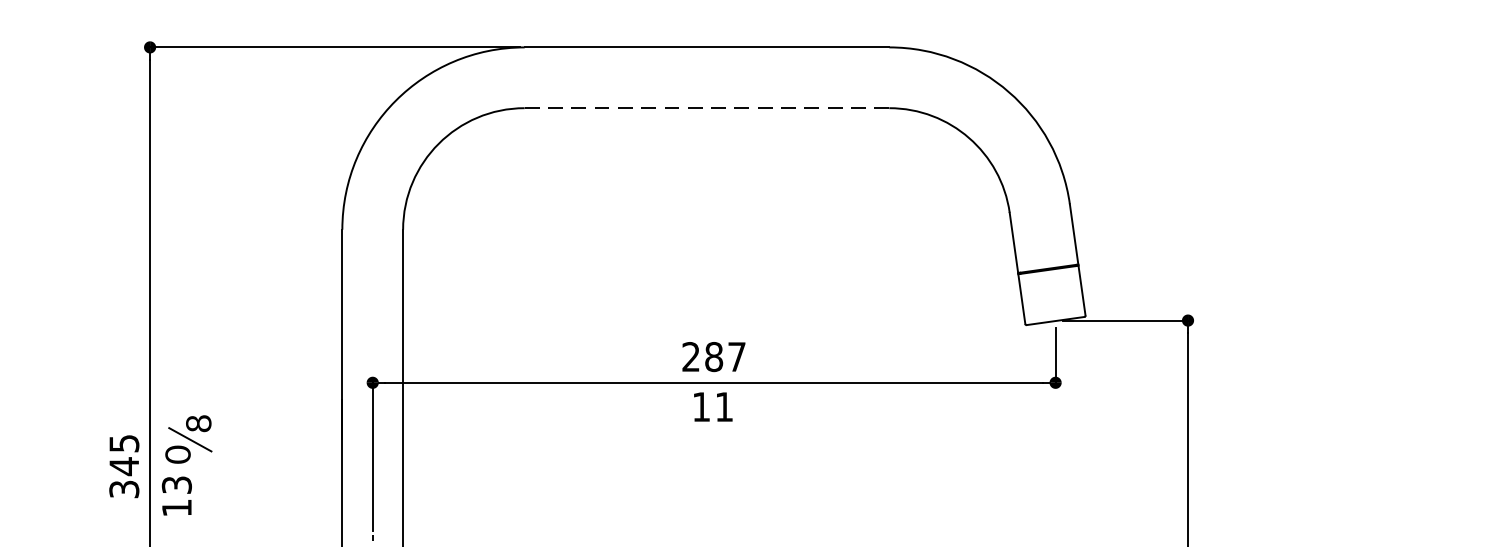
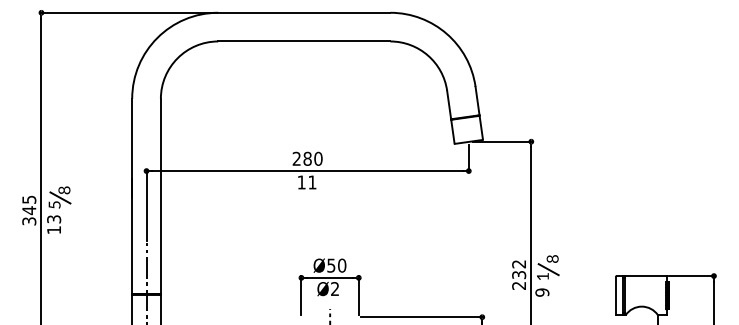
line: (707, 108) -> (304, 41), dashed -> solid
text: (737, 356) -> (318, 158), 287 -> 280
text: (177, 453) -> (54, 204), 0 -> 5

